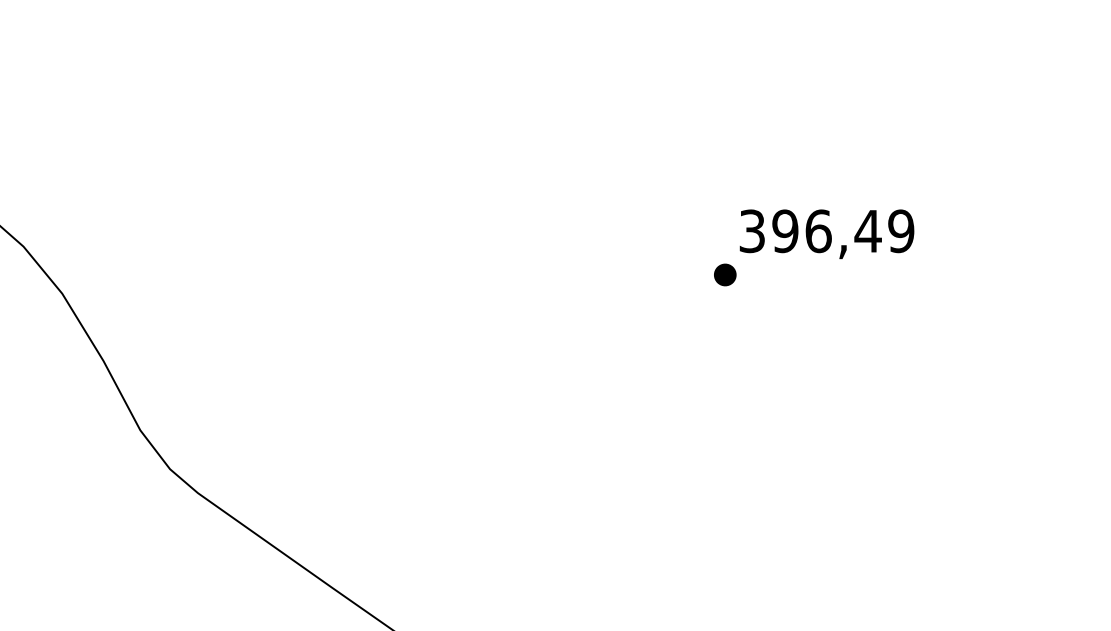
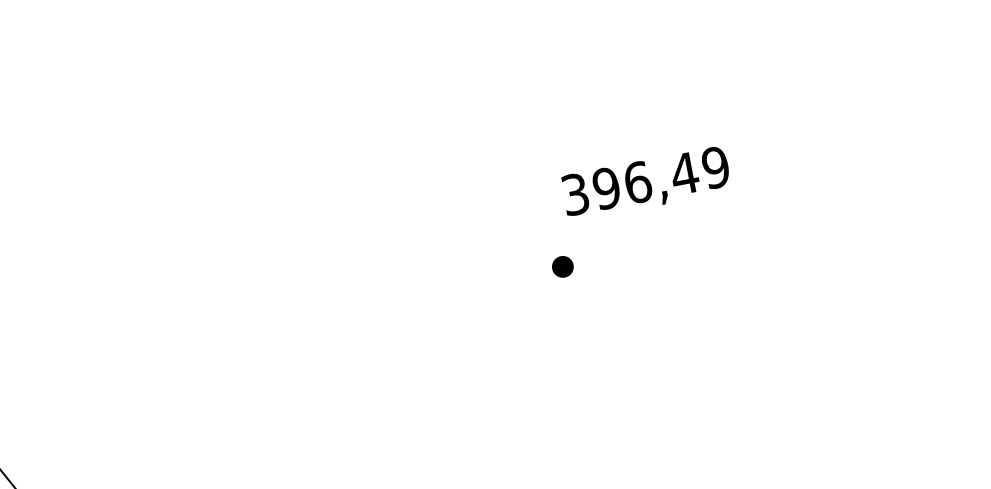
text: (826, 234) -> (645, 184), moved

